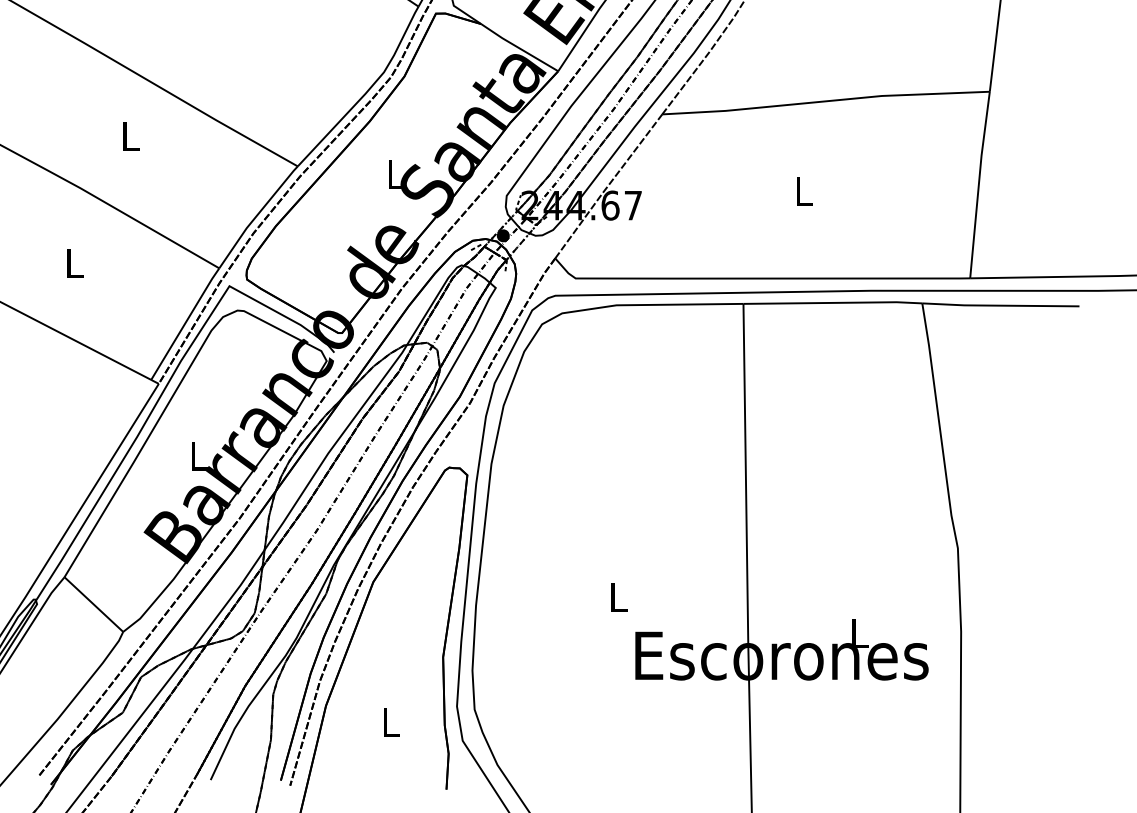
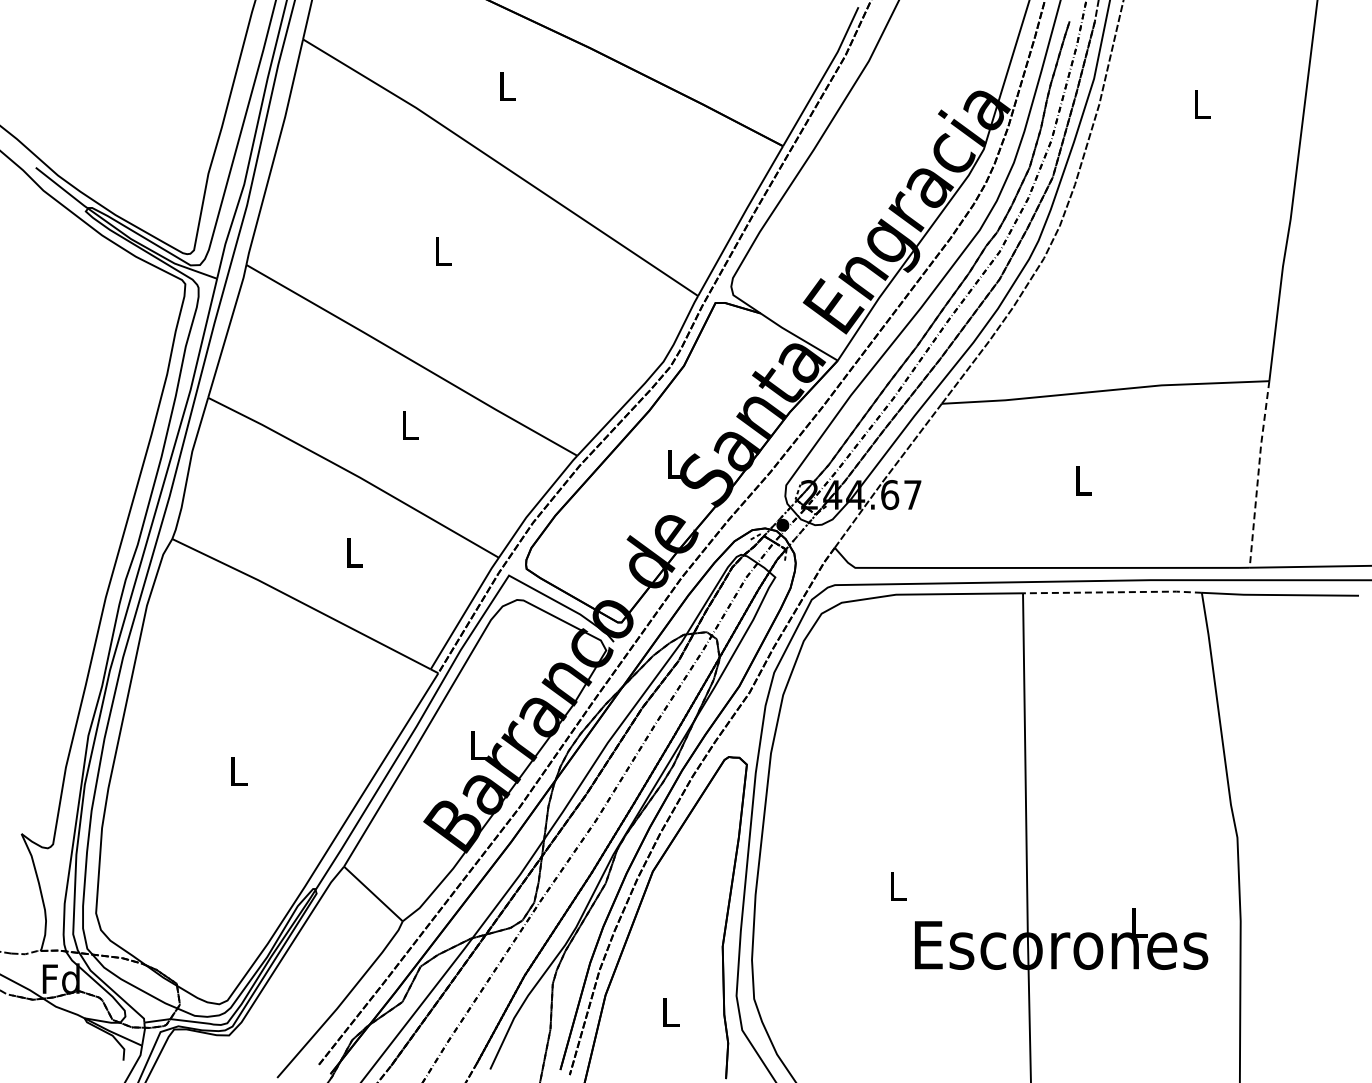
line: (978, 184) -> (1258, 473), solid -> dashed
line: (832, 303) -> (1112, 592), solid -> dashed

